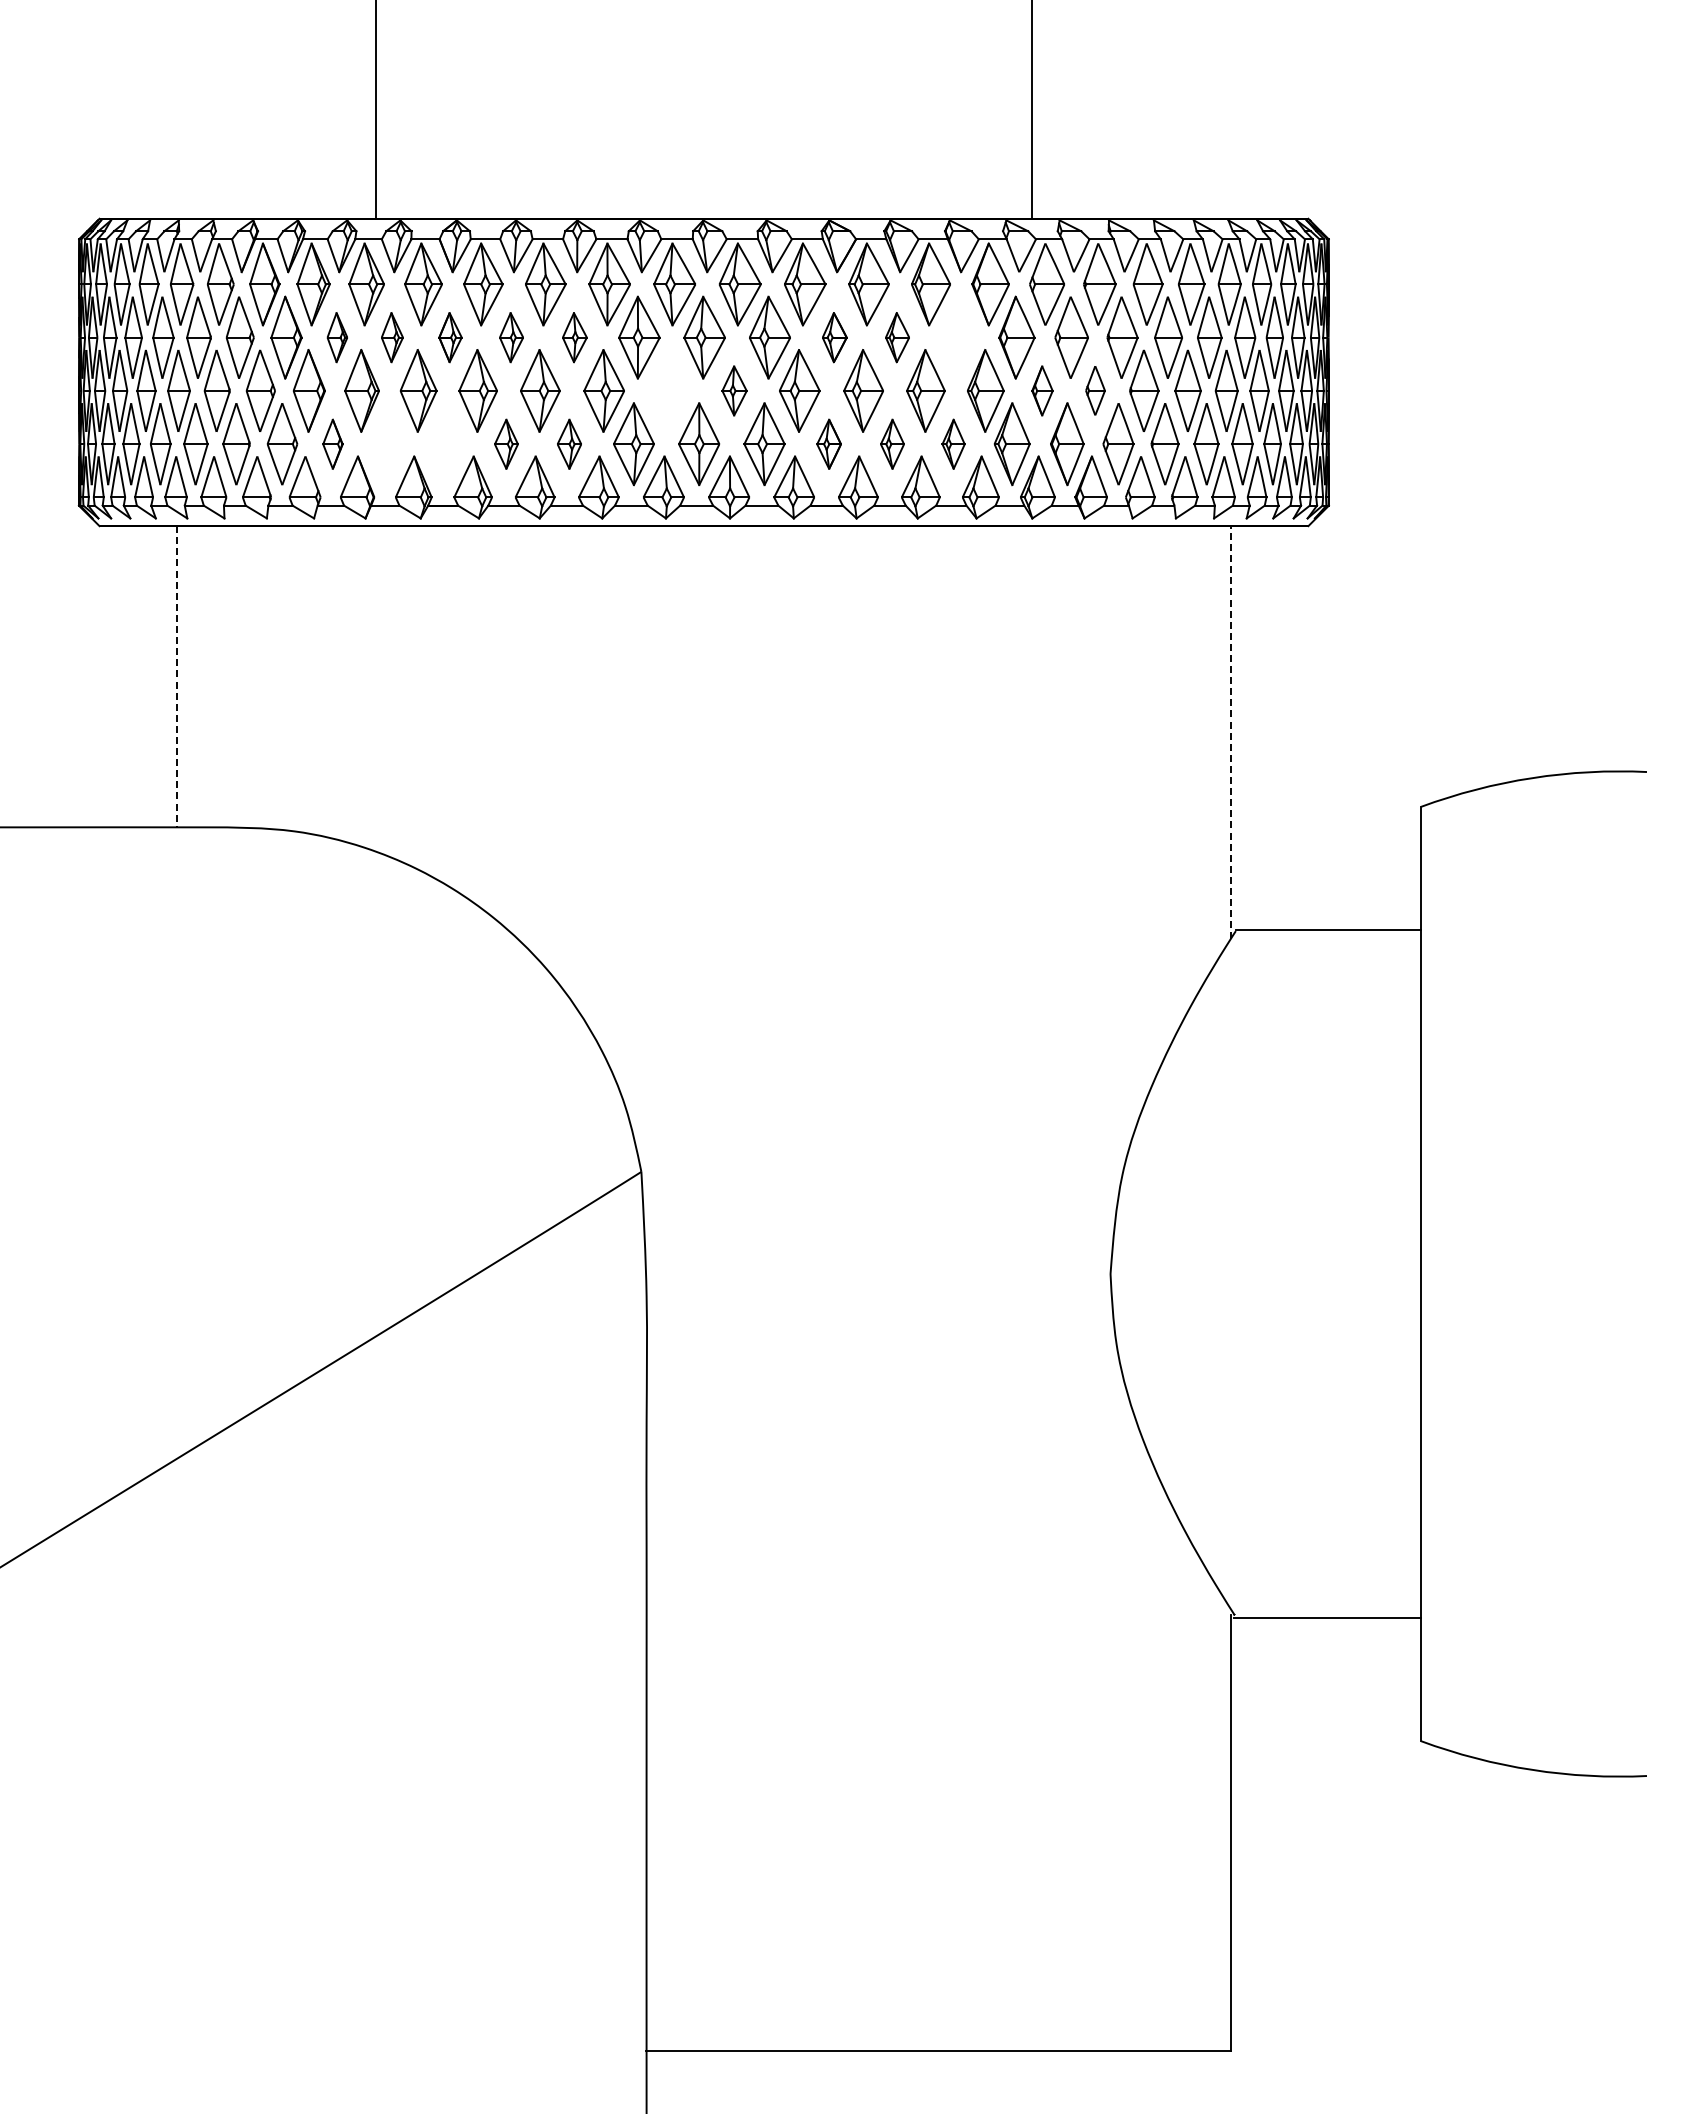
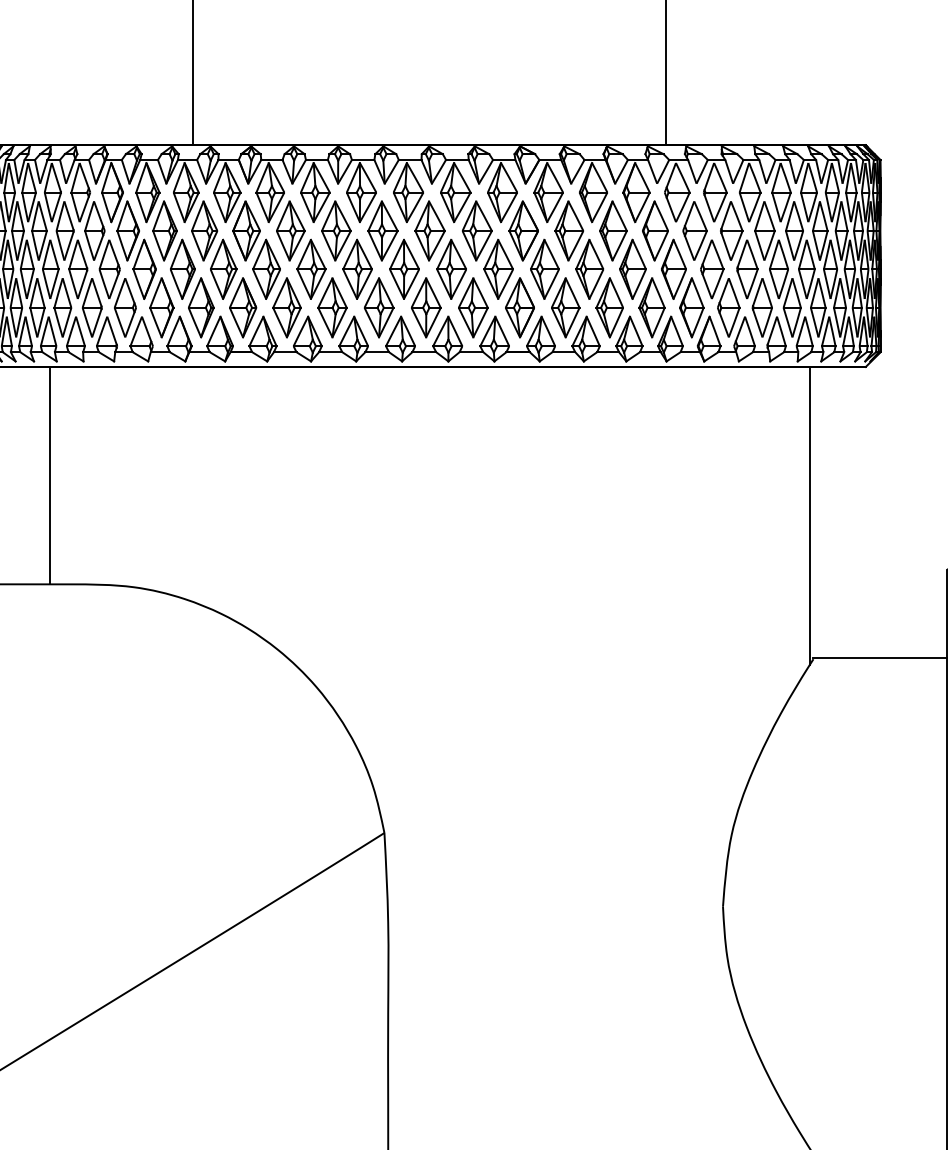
part: (337, 337) -> (165, 230), size x1.67
part: (392, 337) -> (204, 230), size x1.67
part: (450, 337) -> (246, 230), size x1.67
part: (511, 337) -> (290, 230), size x1.67
part: (574, 337) -> (336, 230), size x1.67
part: (834, 337) -> (523, 230), size x1.67
part: (897, 337) -> (569, 230), size x1.67
part: (958, 337) -> (613, 230), added
part: (669, 390) -> (404, 269), added
part: (734, 390) -> (451, 269), size x1.67
part: (1042, 390) -> (673, 269), size x1.67
part: (1095, 390) -> (712, 269), size x1.67
part: (332, 444) -> (161, 308), size x1.67
part: (387, 444) -> (201, 308), added
part: (445, 444) -> (243, 308), added
part: (506, 444) -> (287, 308), size x1.67
part: (569, 444) -> (332, 308), size x1.67
part: (828, 444) -> (519, 308), size x1.67
part: (892, 444) -> (565, 308), size x1.67
part: (953, 444) -> (609, 308), size x1.67
line: (177, 676) -> (49, 475), dashed -> solid
line: (1230, 732) -> (809, 515), dashed -> solid

